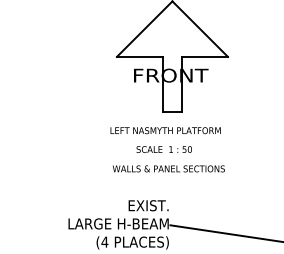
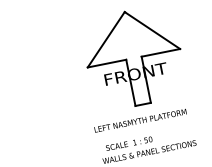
text: (163, 149) -> (128, 143), moved

